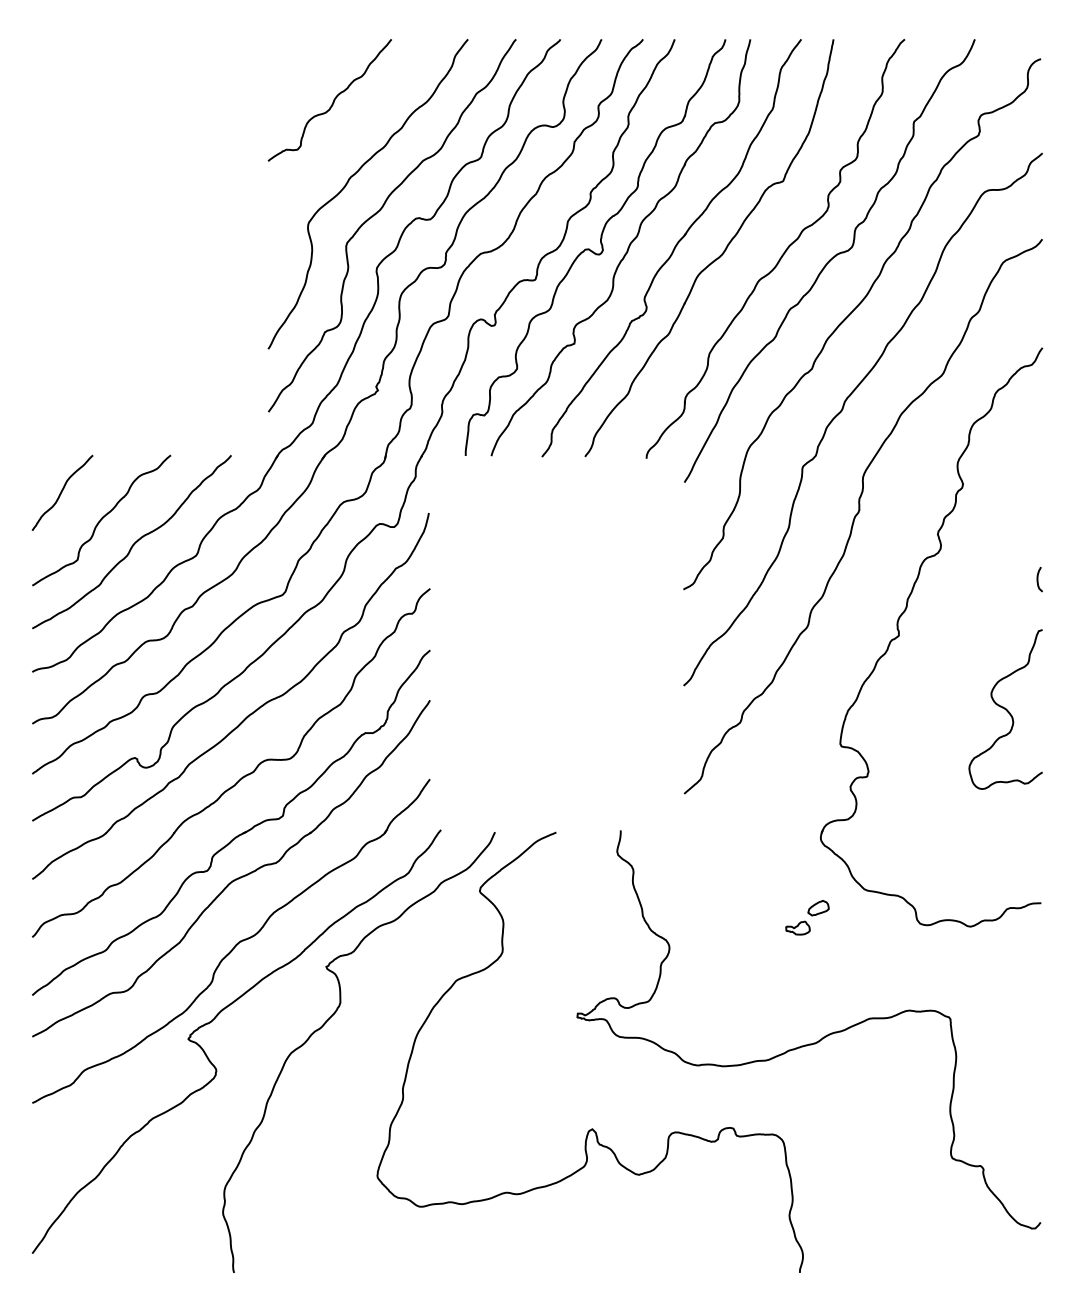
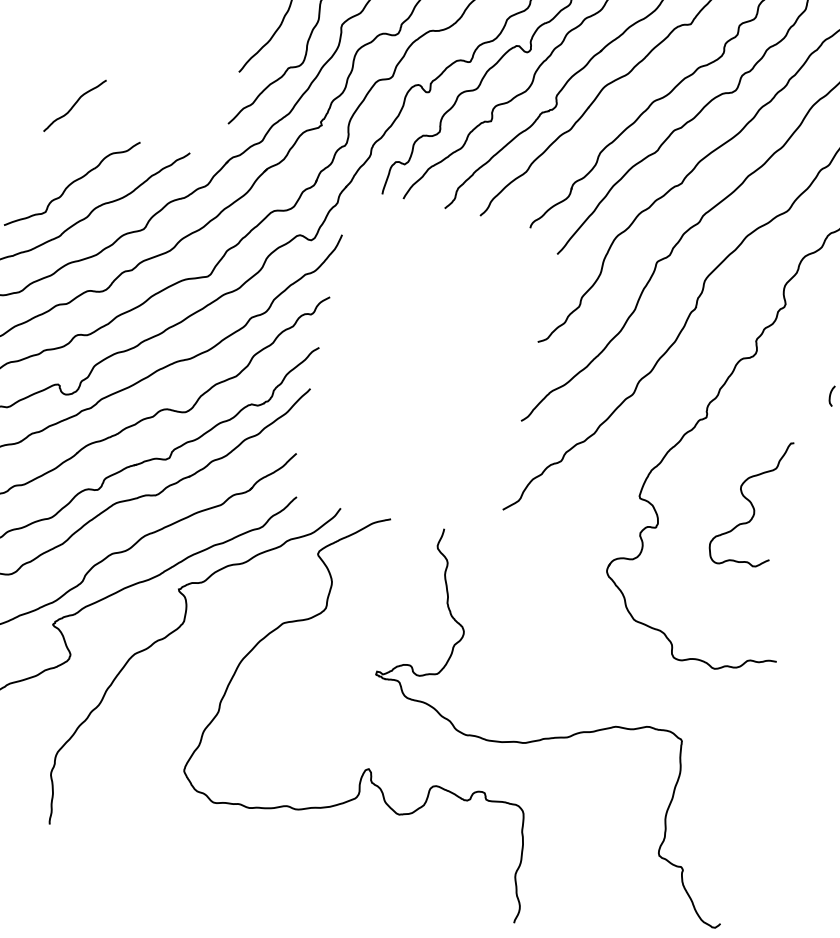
curve: (62, 492) -> (75, 105), moved
curve: (1005, 709) -> (749, 502), moved
part: (807, 917) -> (582, 632), removed

